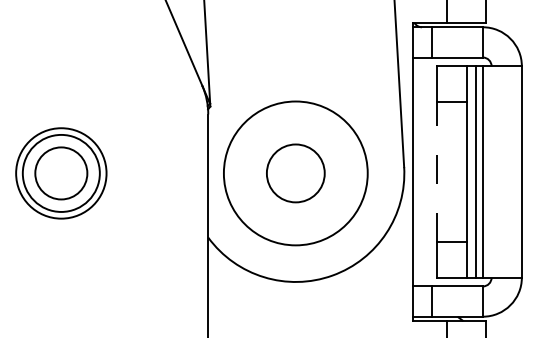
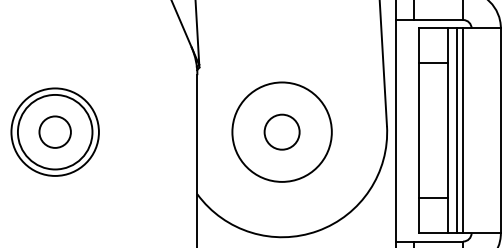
line: (437, 171) -> (419, 130), dashed -> solid
circle: (61, 173) -> (55, 132), size x0.62
circle: (295, 173) -> (281, 132), size x0.62
circle: (295, 173) -> (281, 132), size x0.71

